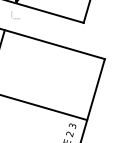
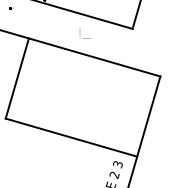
text: (15, 15) -> (84, 33), moved

